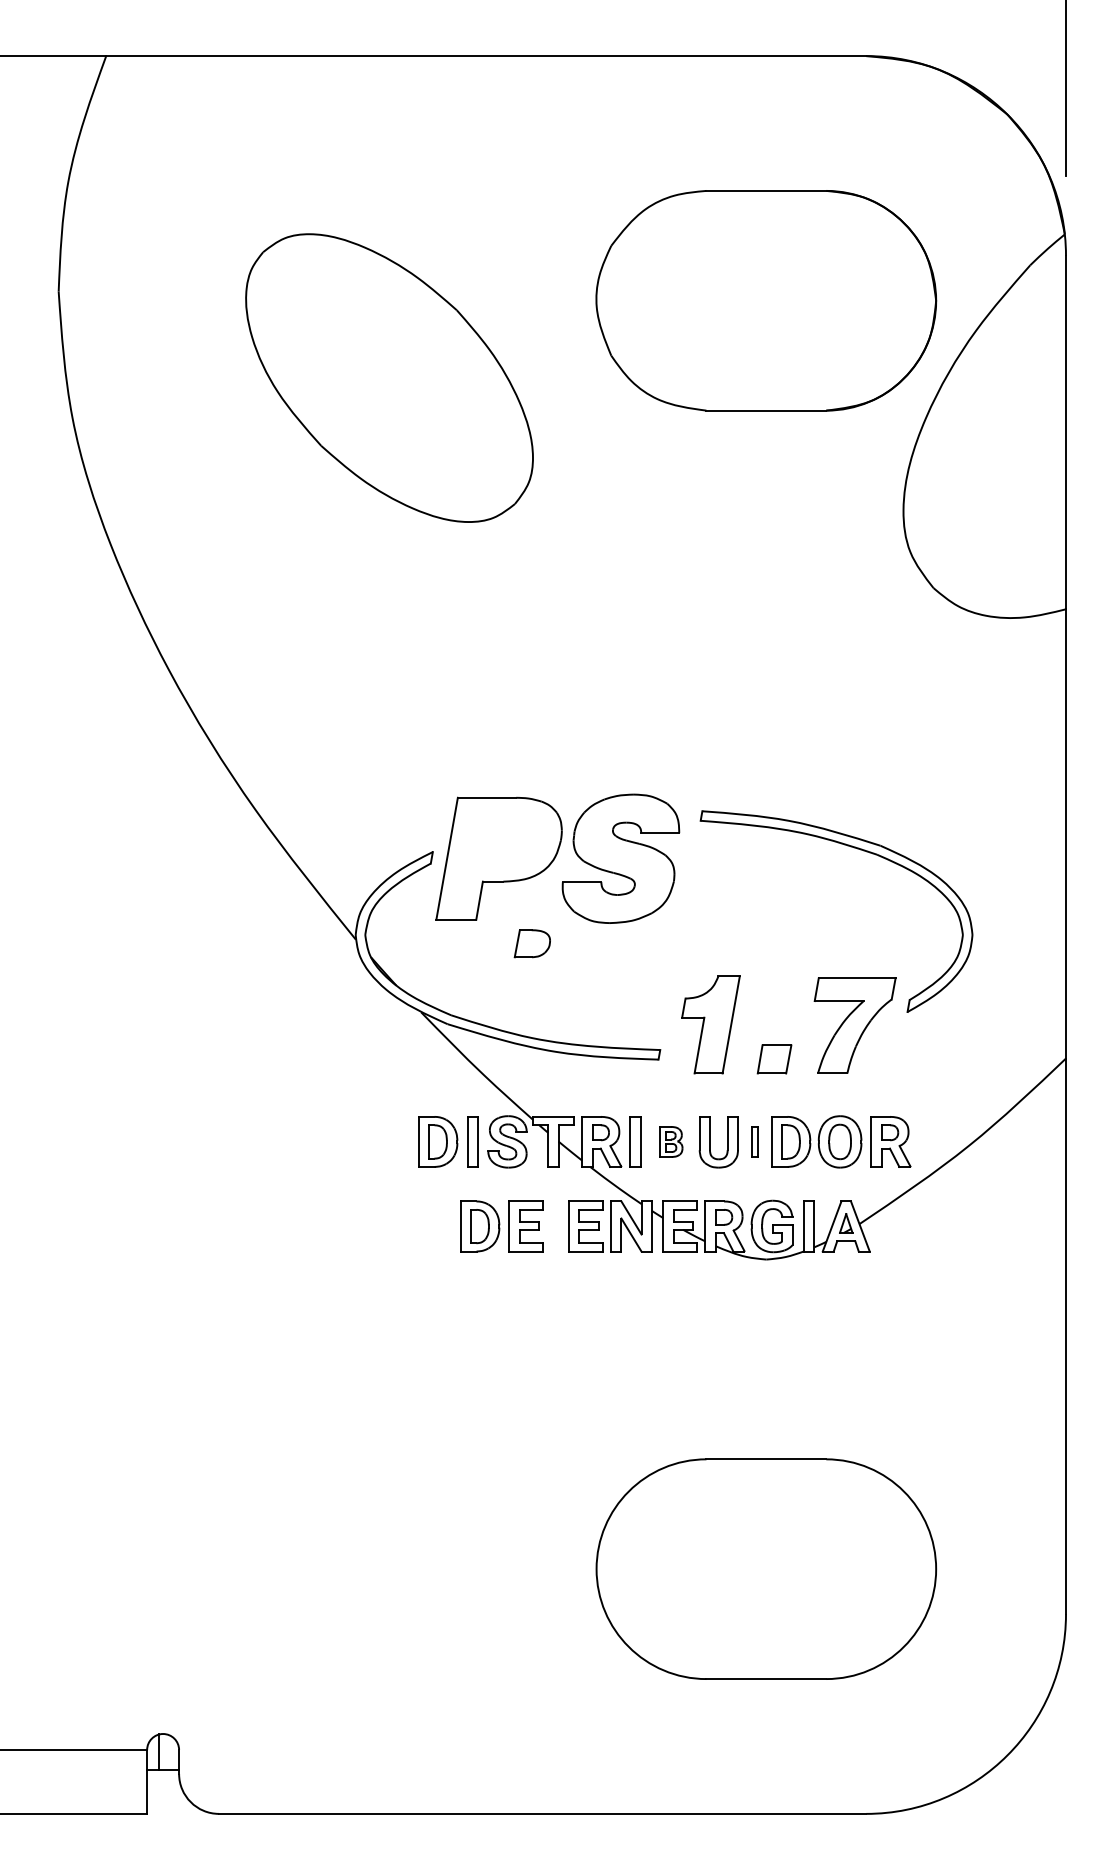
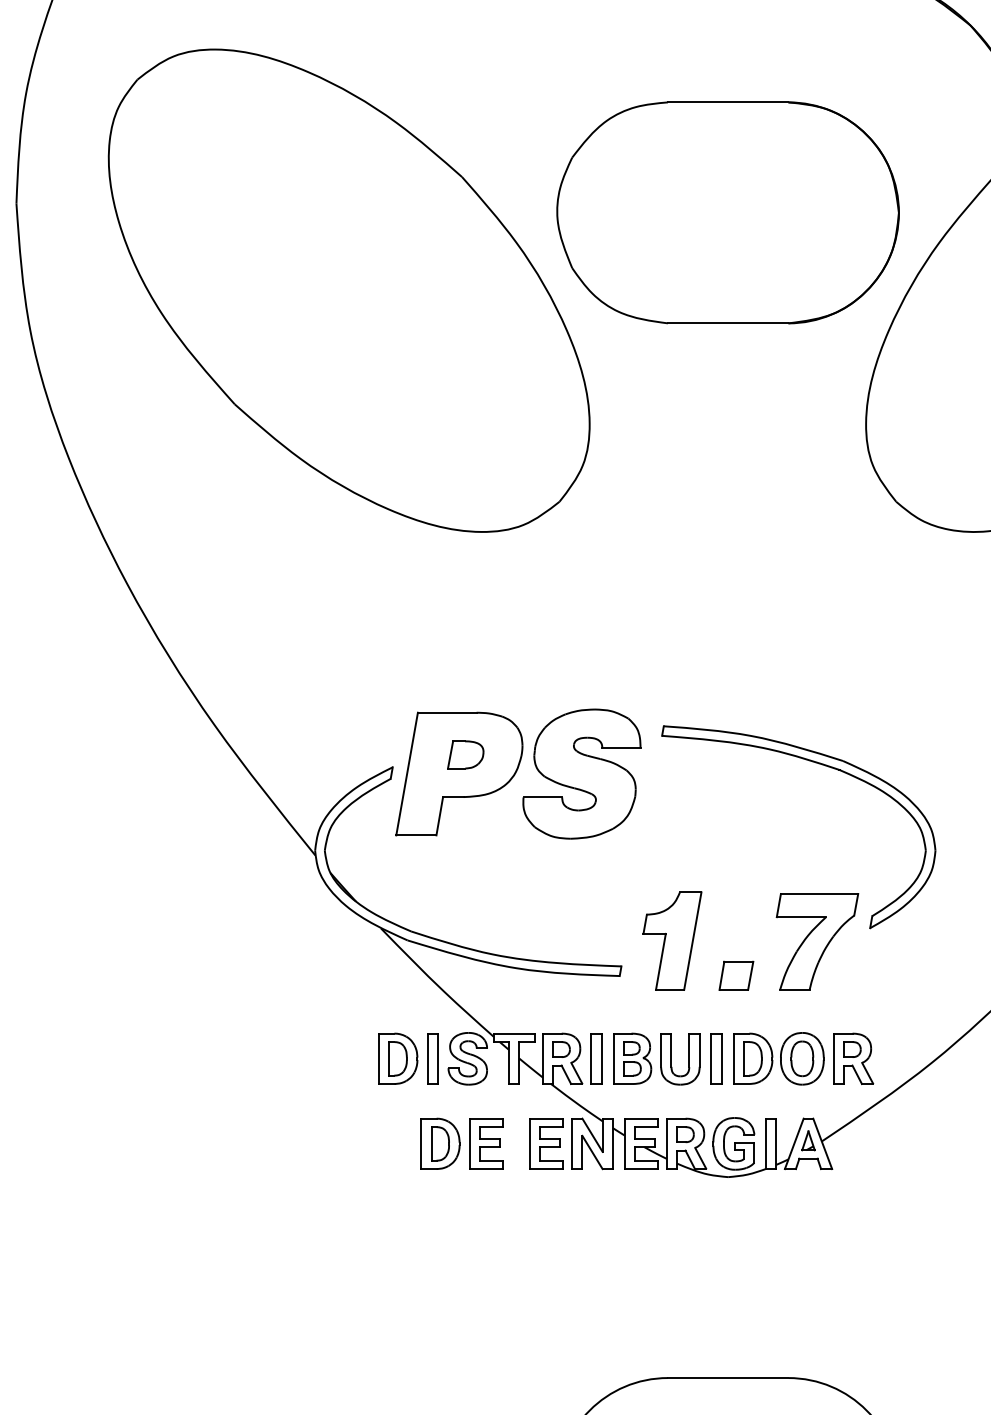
part: (389, 377) -> (349, 290), size x1.67
part: (531, 943) -> (464, 754), moved
part: (671, 1141) -> (632, 1058), size x1.67
part: (754, 1141) -> (716, 1058), size x1.67

